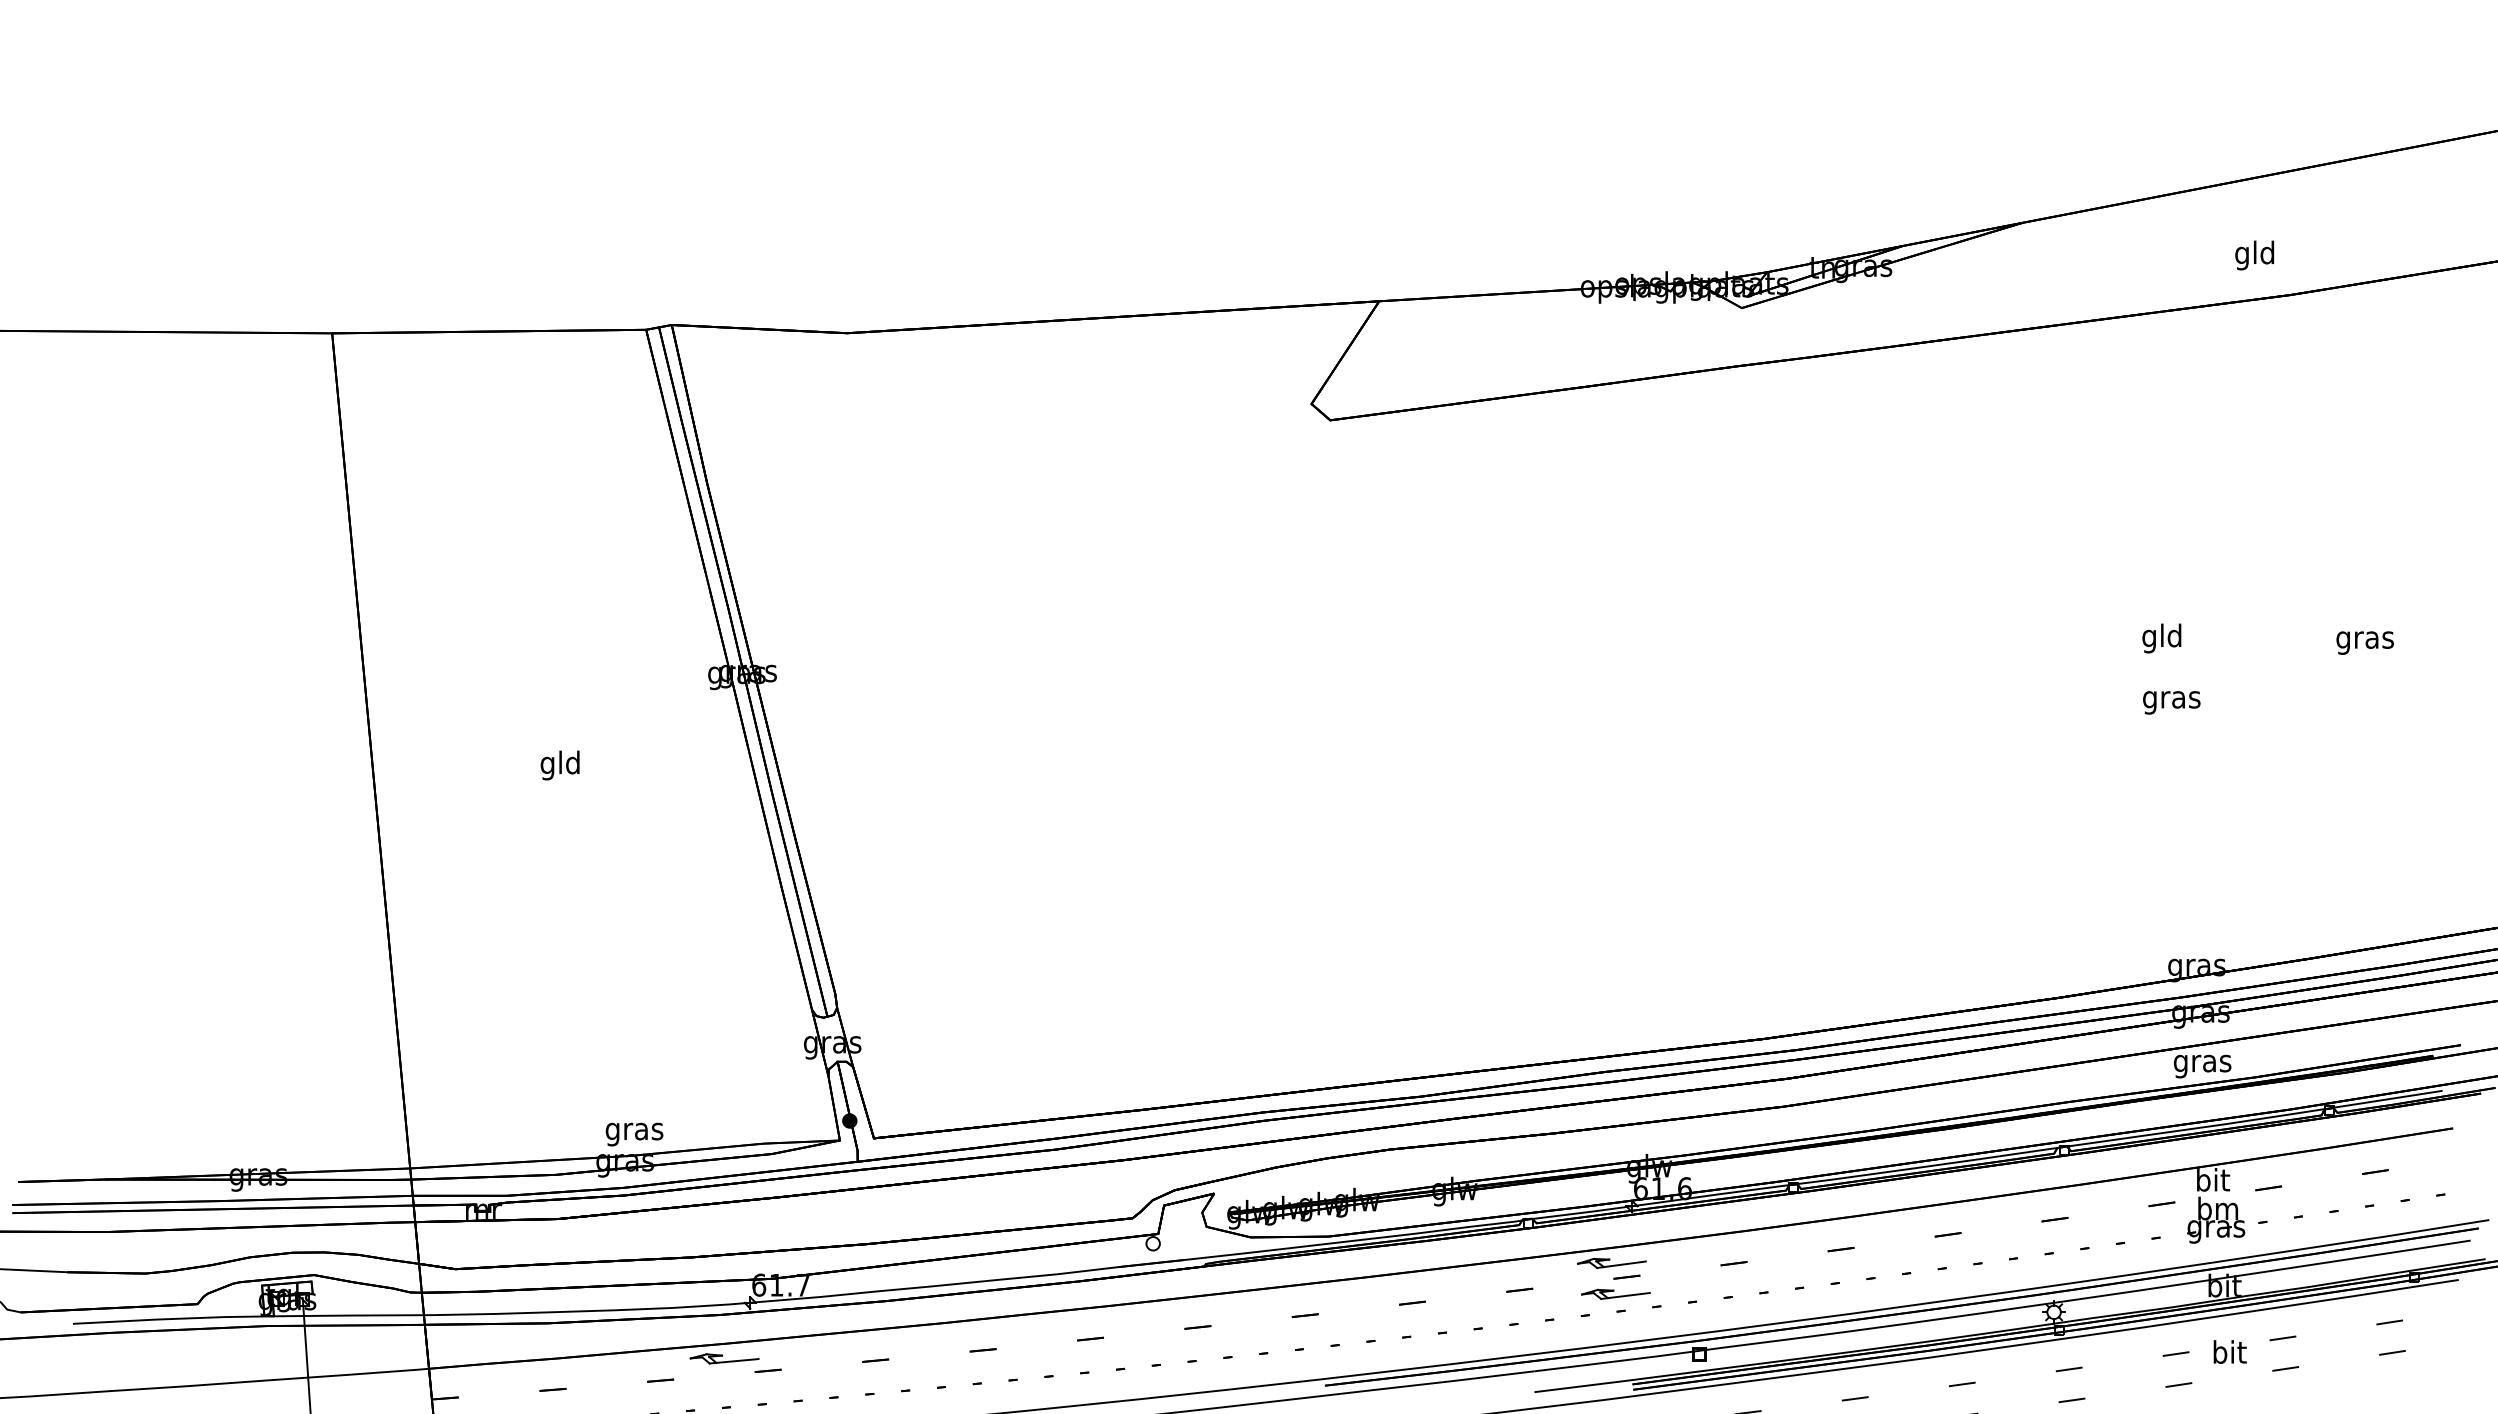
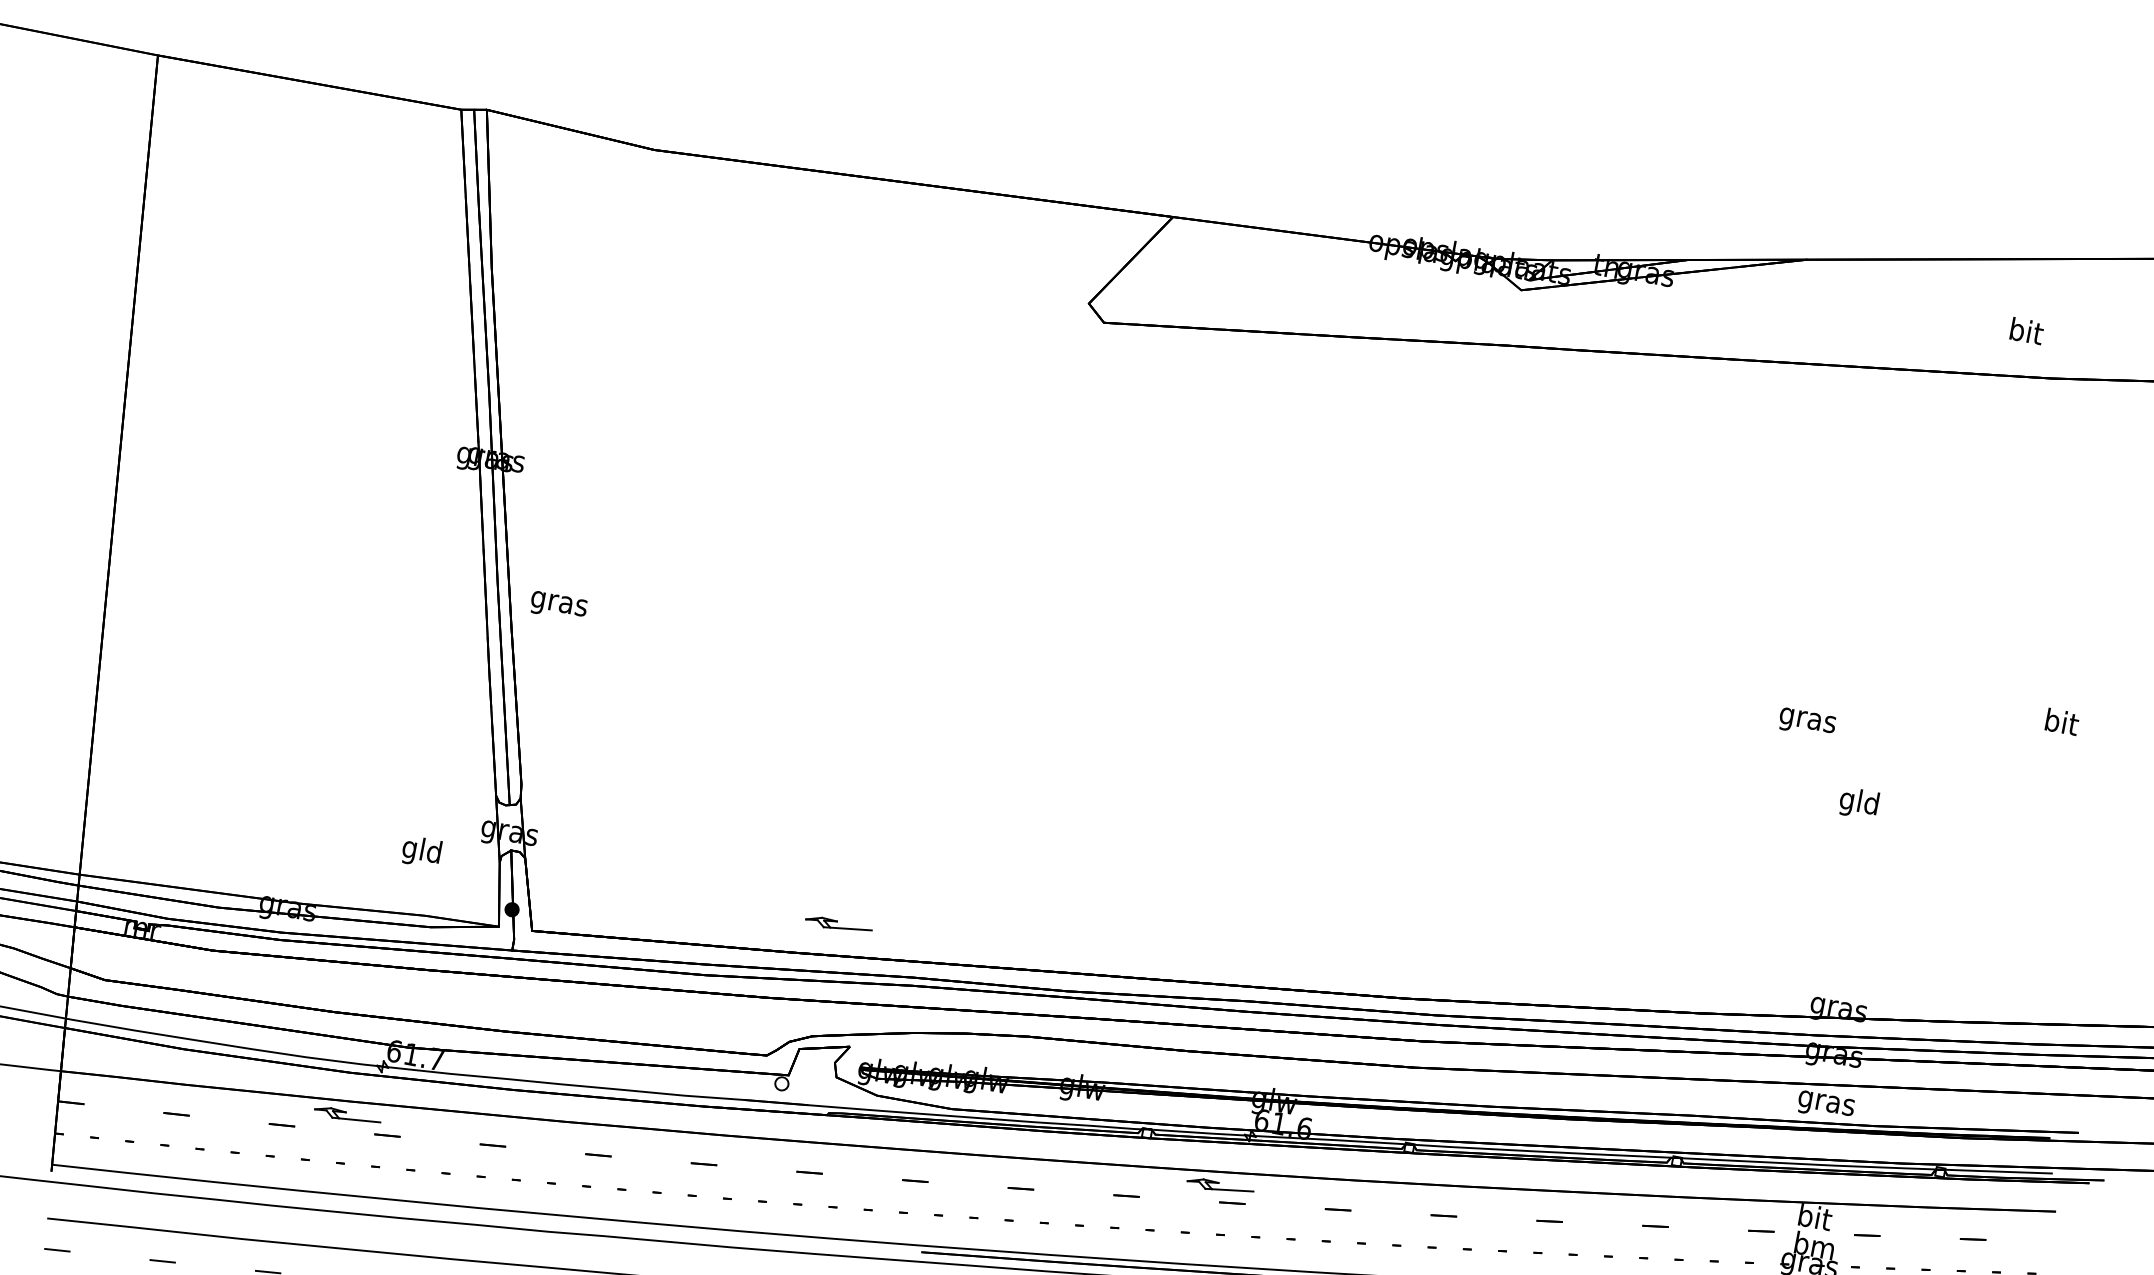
text: (2254, 255) -> (2025, 333), gld -> bit
text: (2161, 638) -> (1858, 803), moved
text: (2364, 639) -> (2060, 724), gras -> bit
text: (2171, 702) -> (1807, 722), moved
text: (559, 765) -> (420, 851), moved
text: (634, 1134) -> (558, 606), moved
part: (1615, 1293) -> (838, 924), moved

